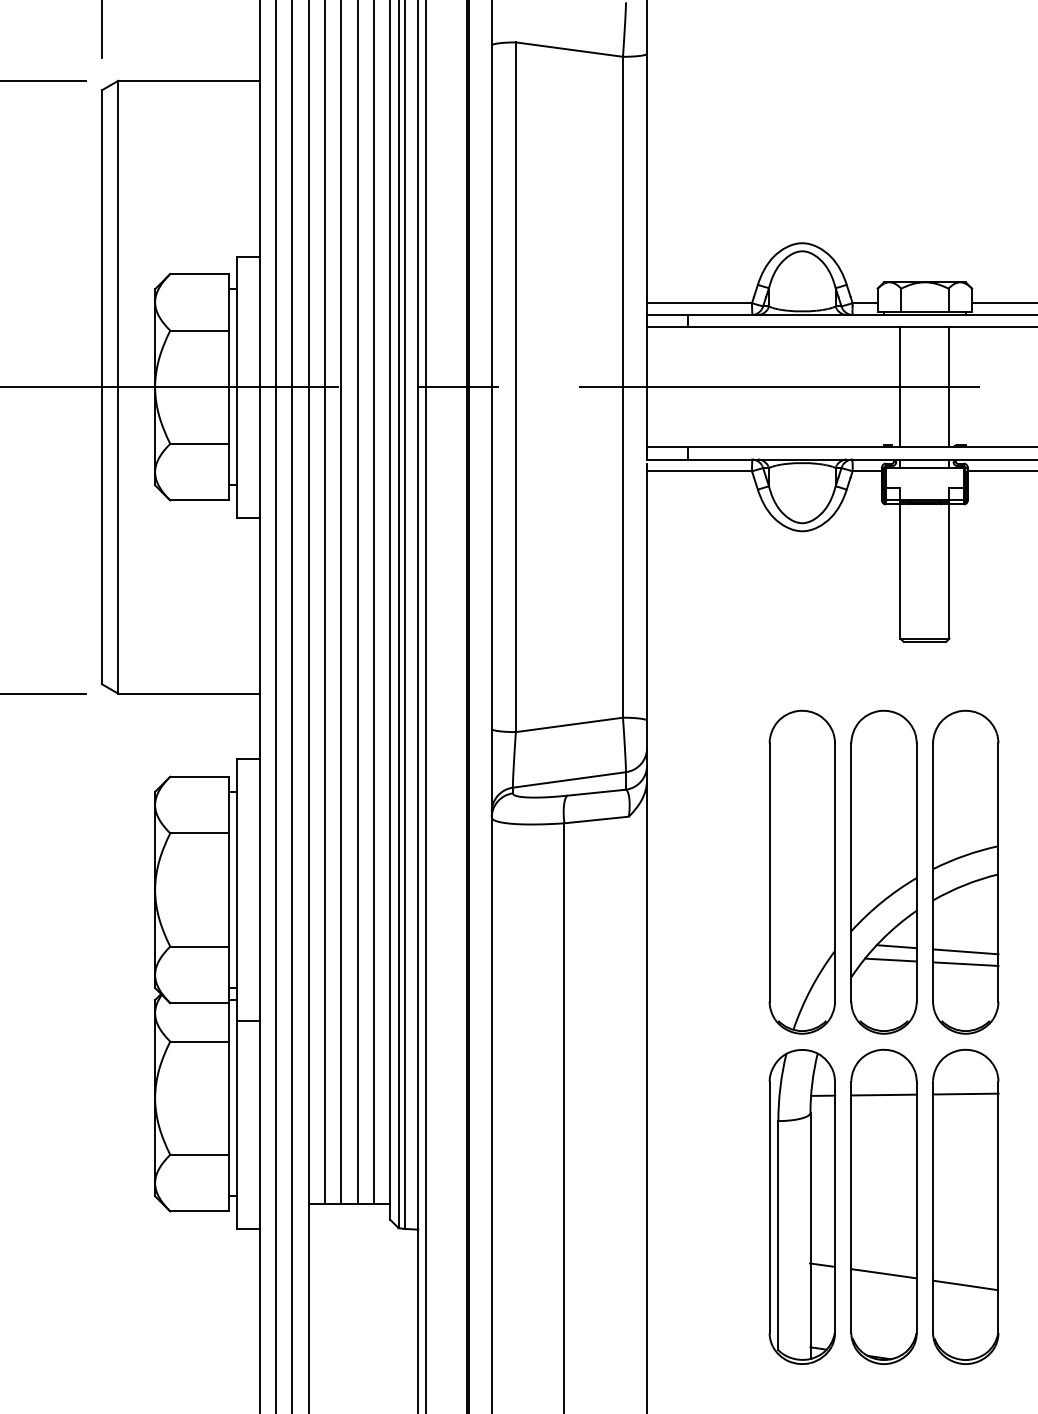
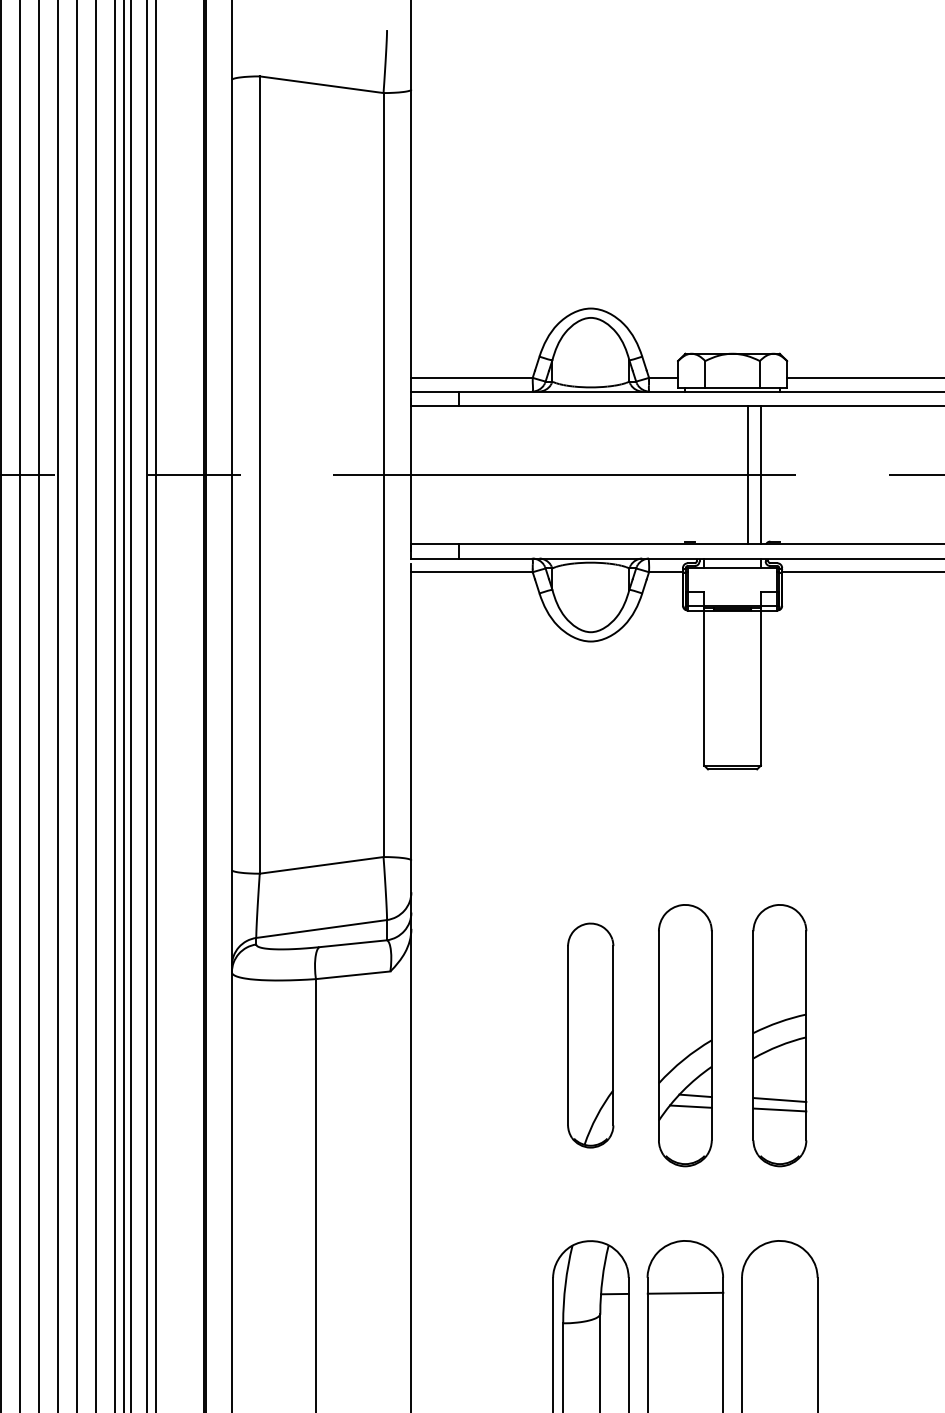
line: (900, 387) -> (748, 475), moved
part: (801, 871) -> (589, 1034), size x0.6
part: (883, 871) -> (684, 1034), size x0.7
part: (965, 871) -> (779, 1034), size x0.7
line: (965, 1093) -> (779, 1291), removed

